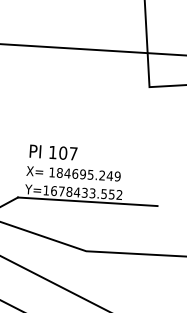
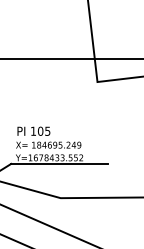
text: (73, 154) -> (47, 131), 107 -> 105

